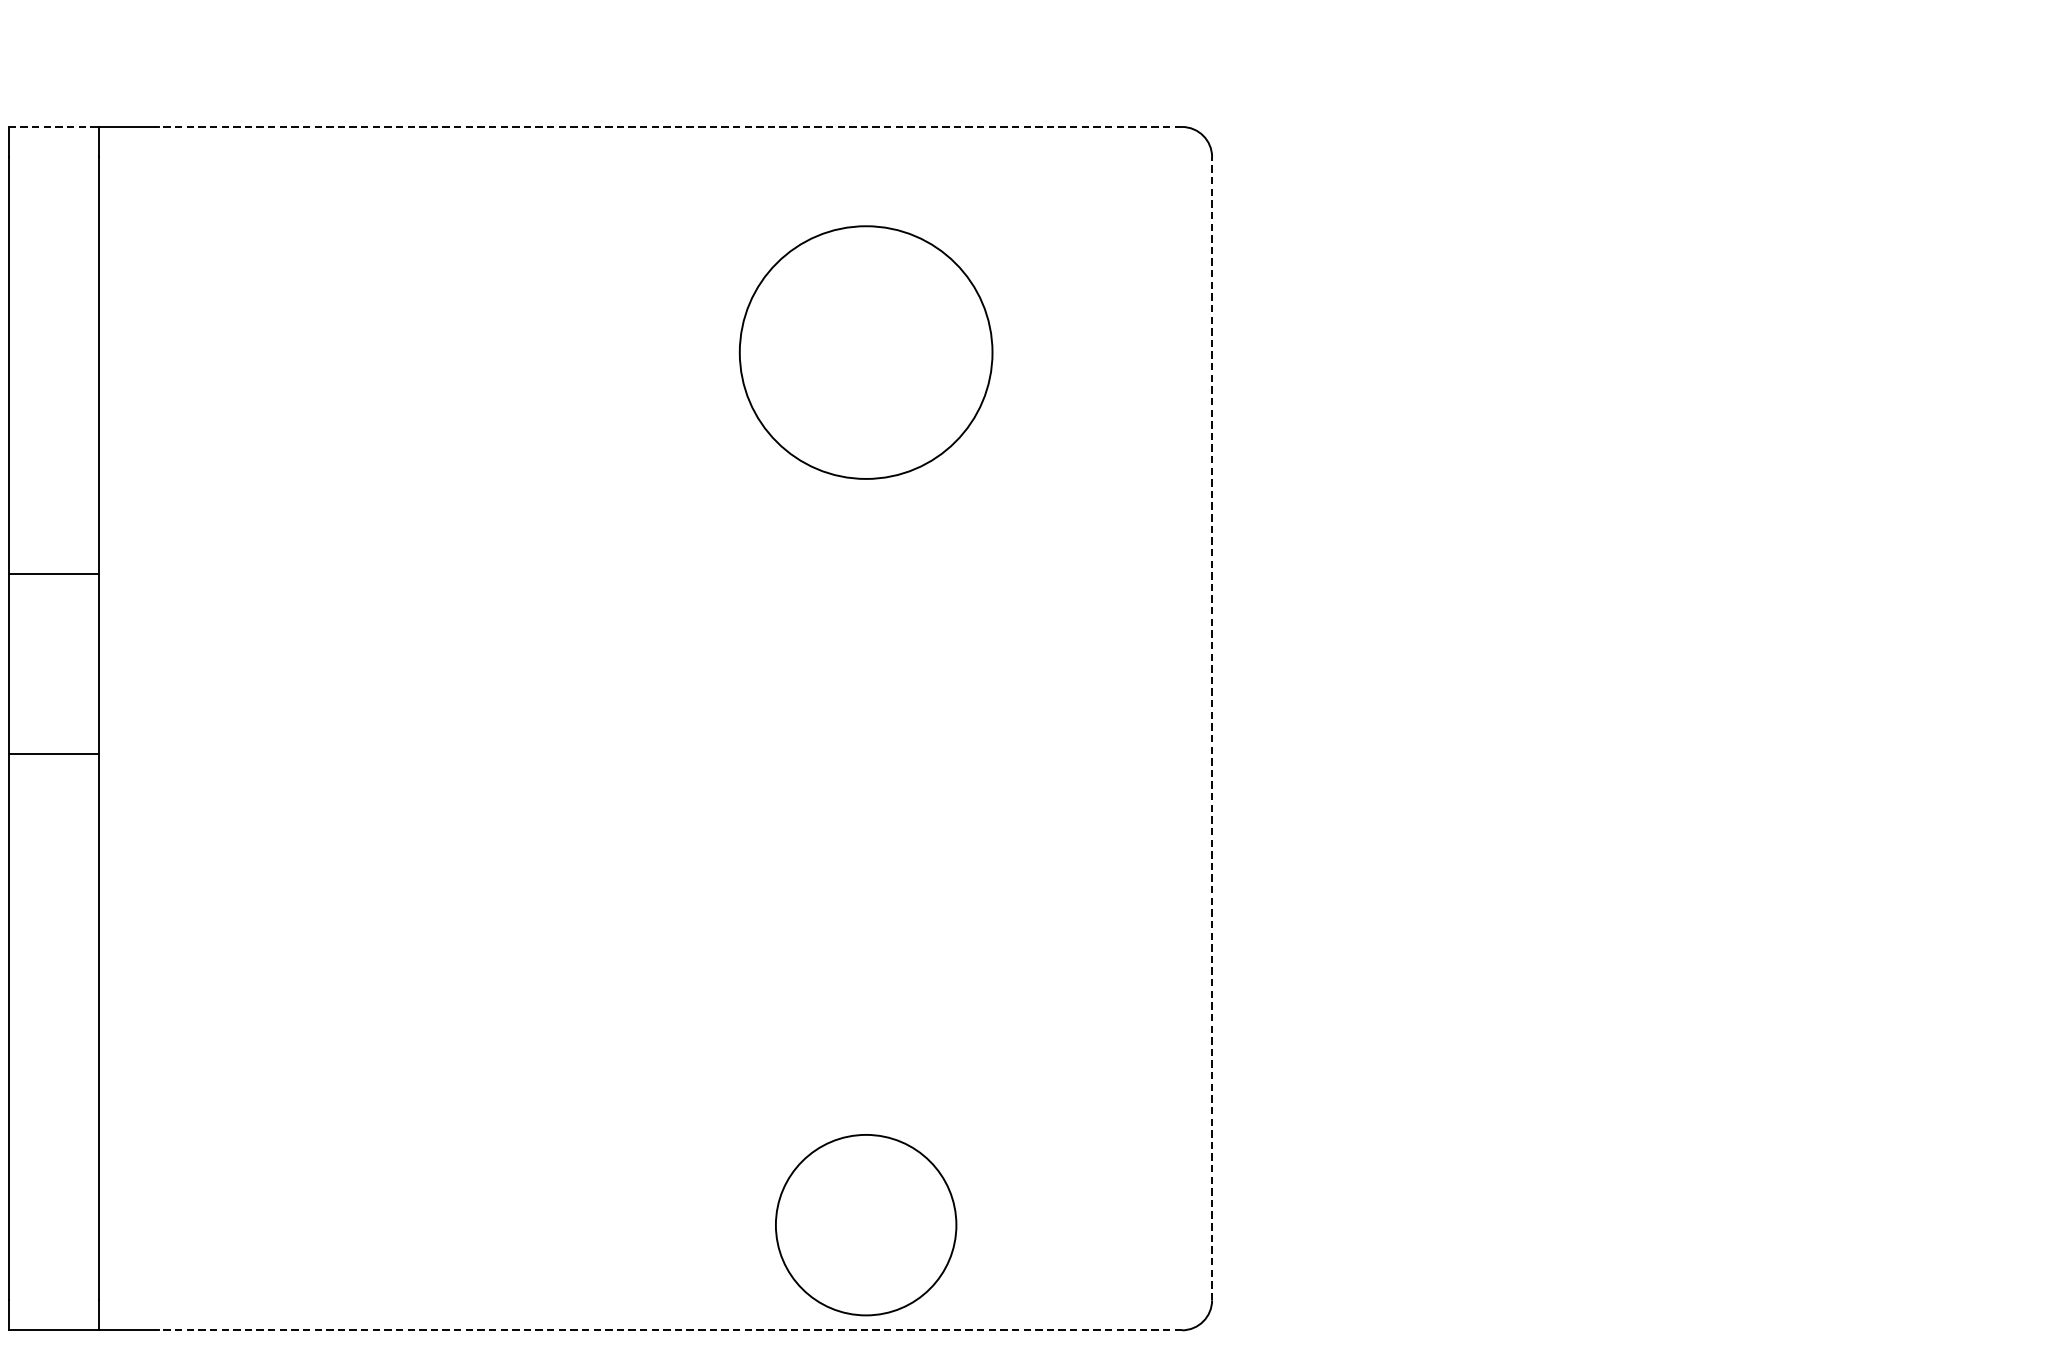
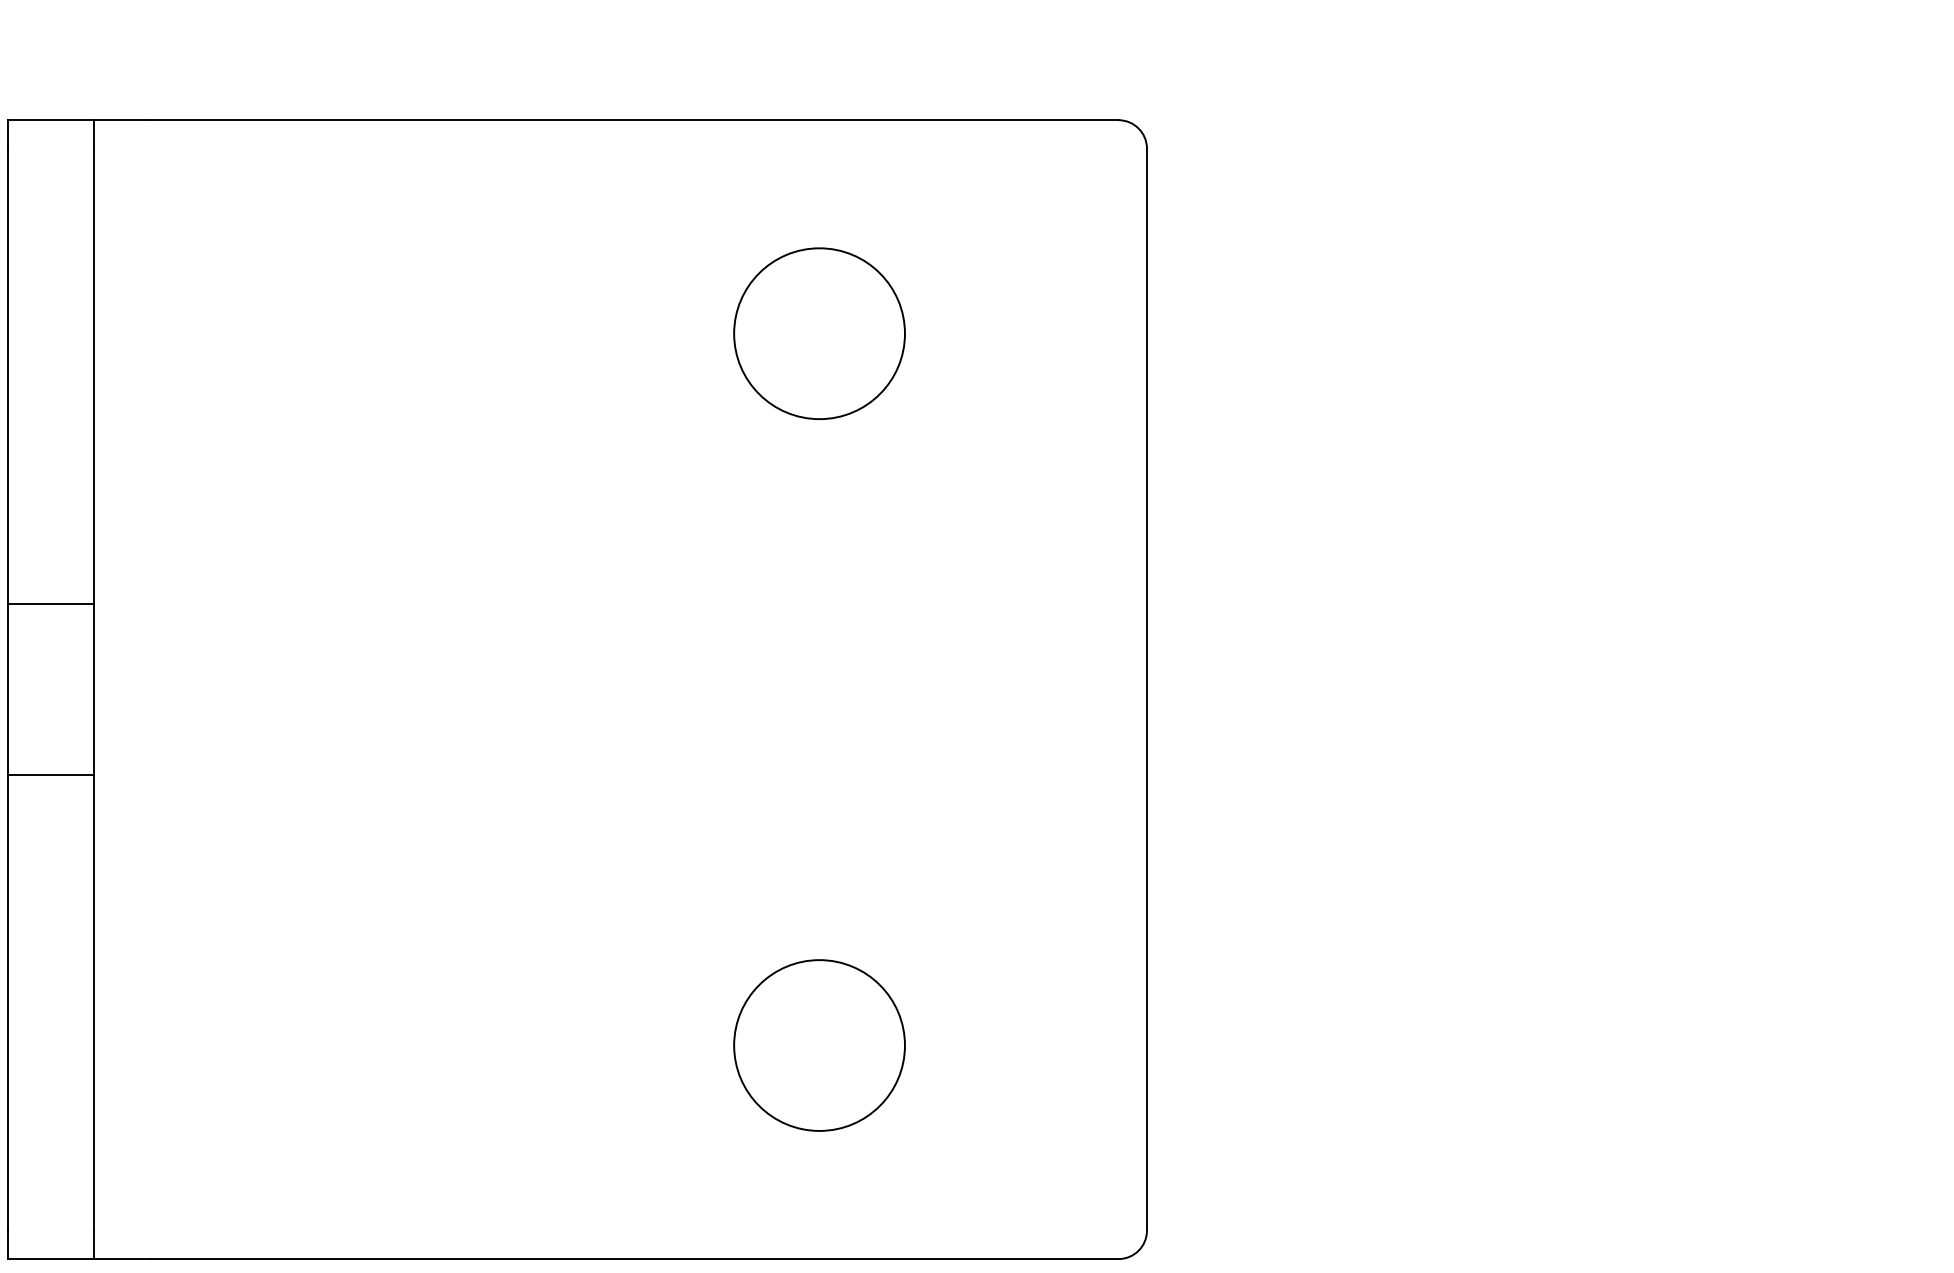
line: (53, 127) -> (50, 120), dashed -> solid
line: (670, 127) -> (634, 120), dashed -> solid
circle: (866, 352) -> (819, 333), size x0.71
line: (53, 574) -> (50, 604), moved
line: (1211, 728) -> (1146, 689), dashed -> solid
line: (53, 754) -> (50, 775), moved
circle: (866, 1225) -> (819, 1045), moved
line: (670, 1330) -> (634, 1259), dashed -> solid

